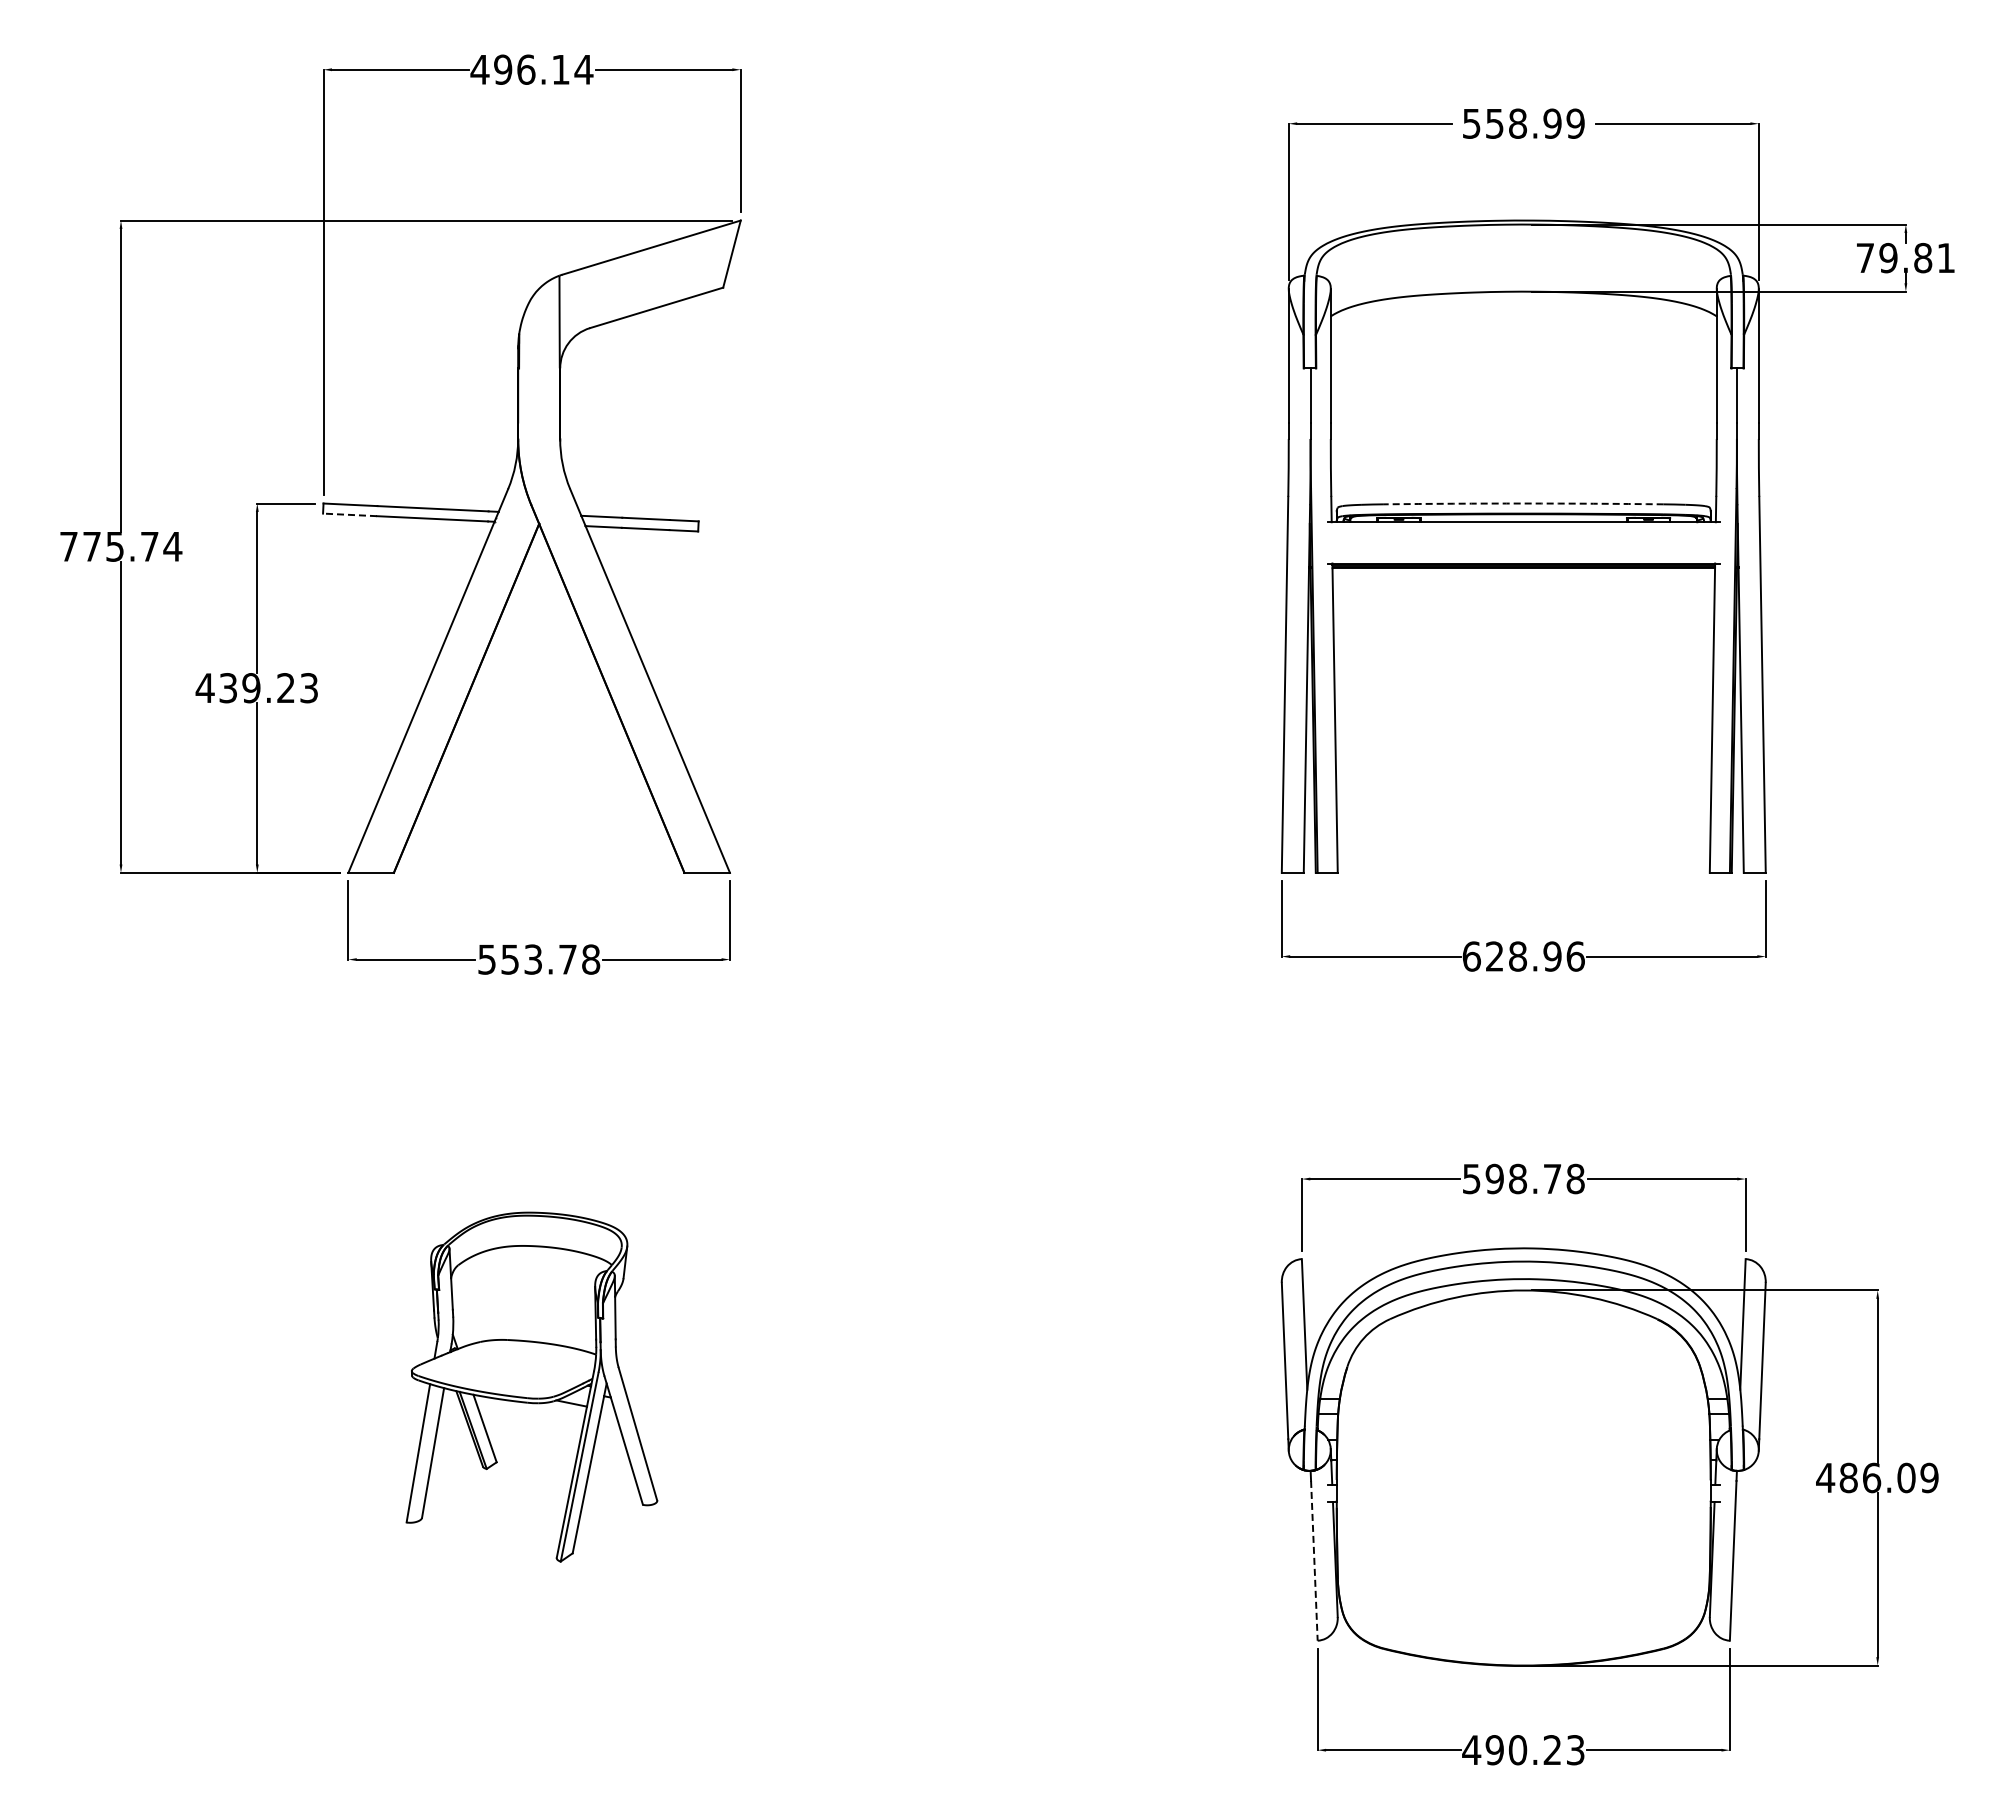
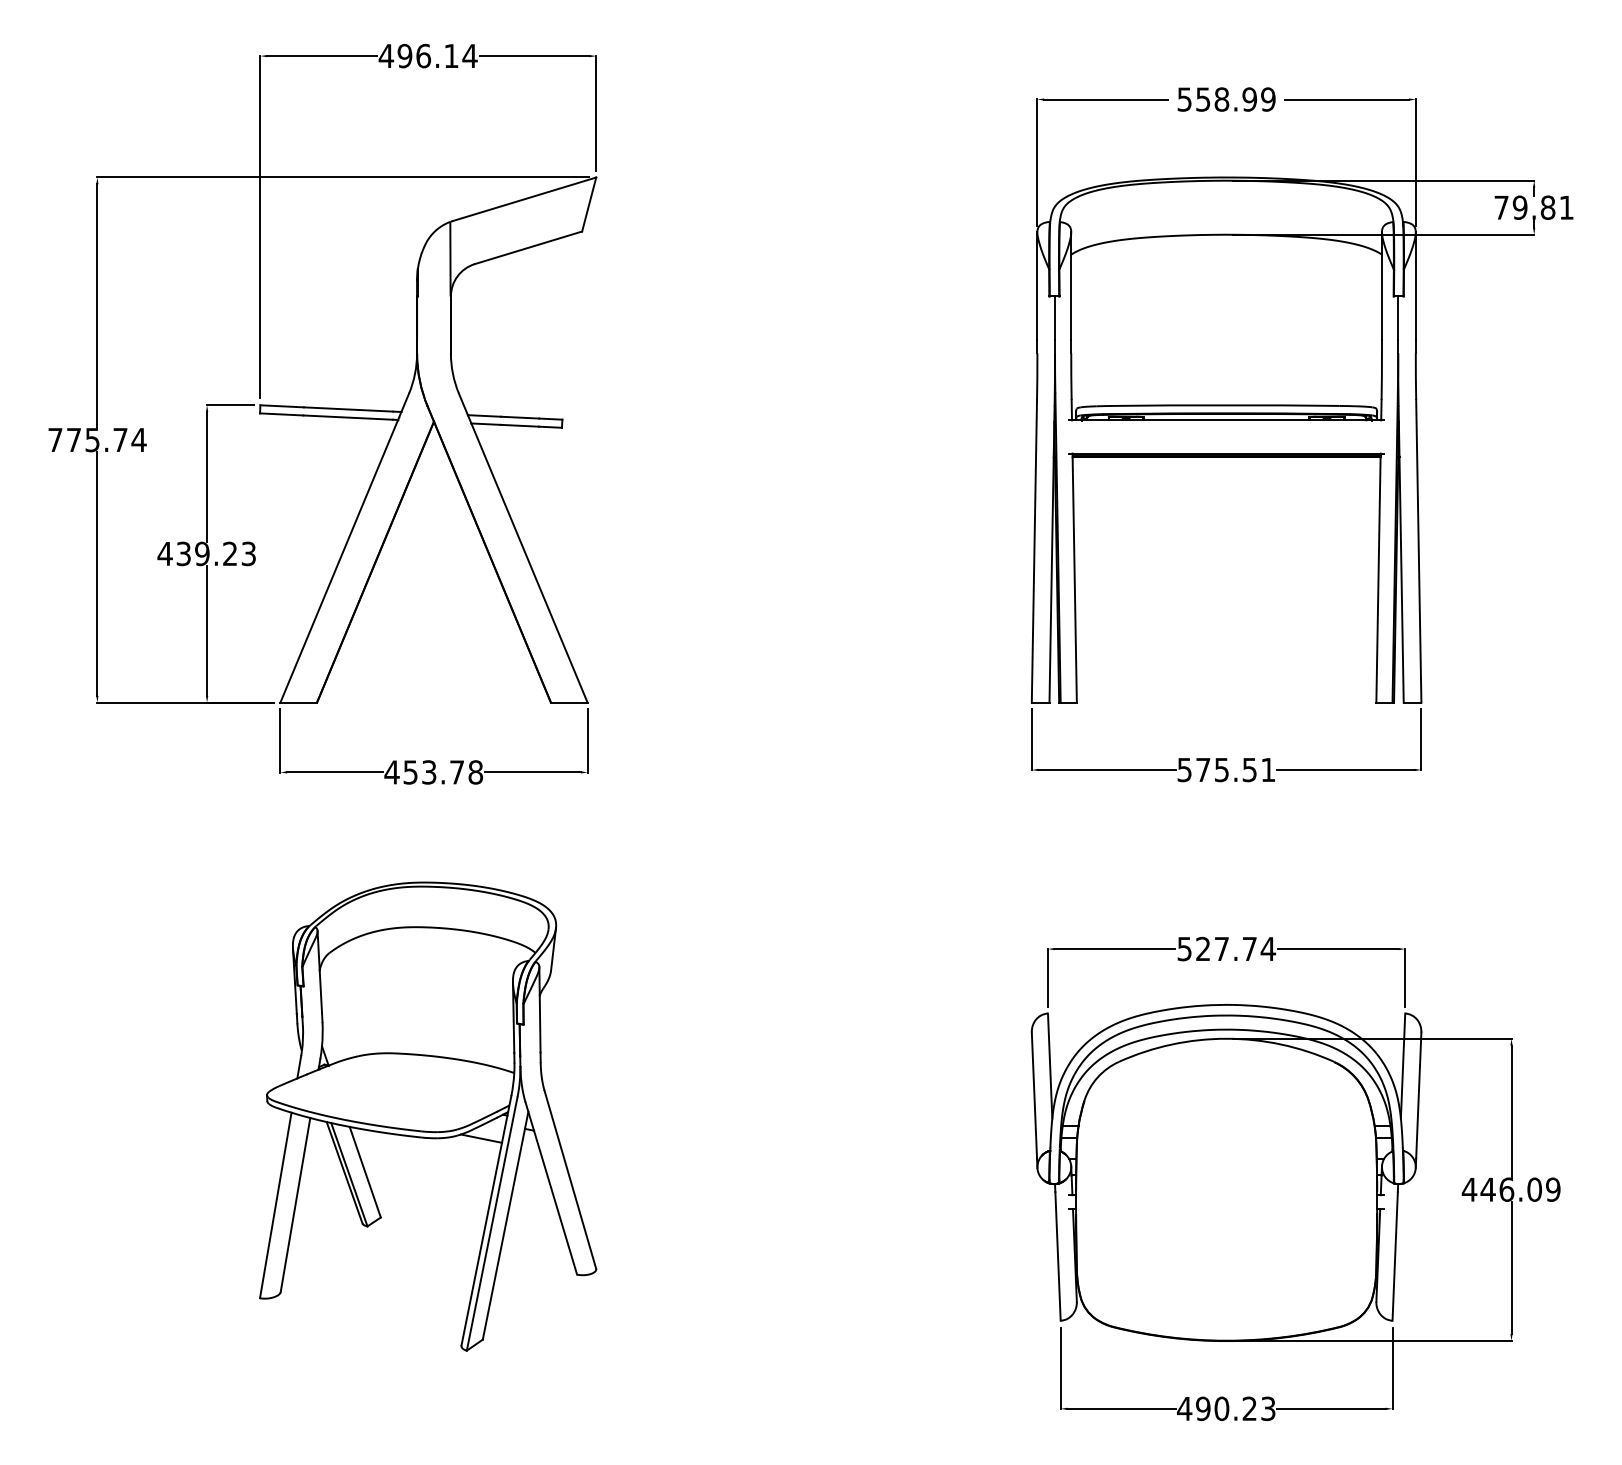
arc: (1523, 503) -> (1226, 405), dashed -> solid
line: (350, 514) -> (282, 414), dashed -> solid
text: (1523, 956) -> (1226, 769), 628.96 -> 575.51
text: (486, 959) -> (391, 772), 553.78 -> 453.78
text: (1535, 1178) -> (1236, 948), 598.78 -> 527.74
part: (531, 1386) -> (427, 1116), size x1.67
text: (1848, 1477) -> (1488, 1189), 486.09 -> 446.09
line: (1314, 1560) -> (1058, 1256), dashed -> solid

